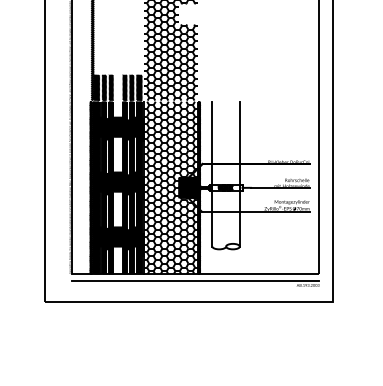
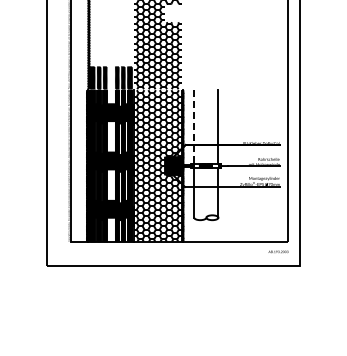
line: (212, 142) -> (194, 126), solid -> dashed
line: (195, 280) -> (179, 247), removed

